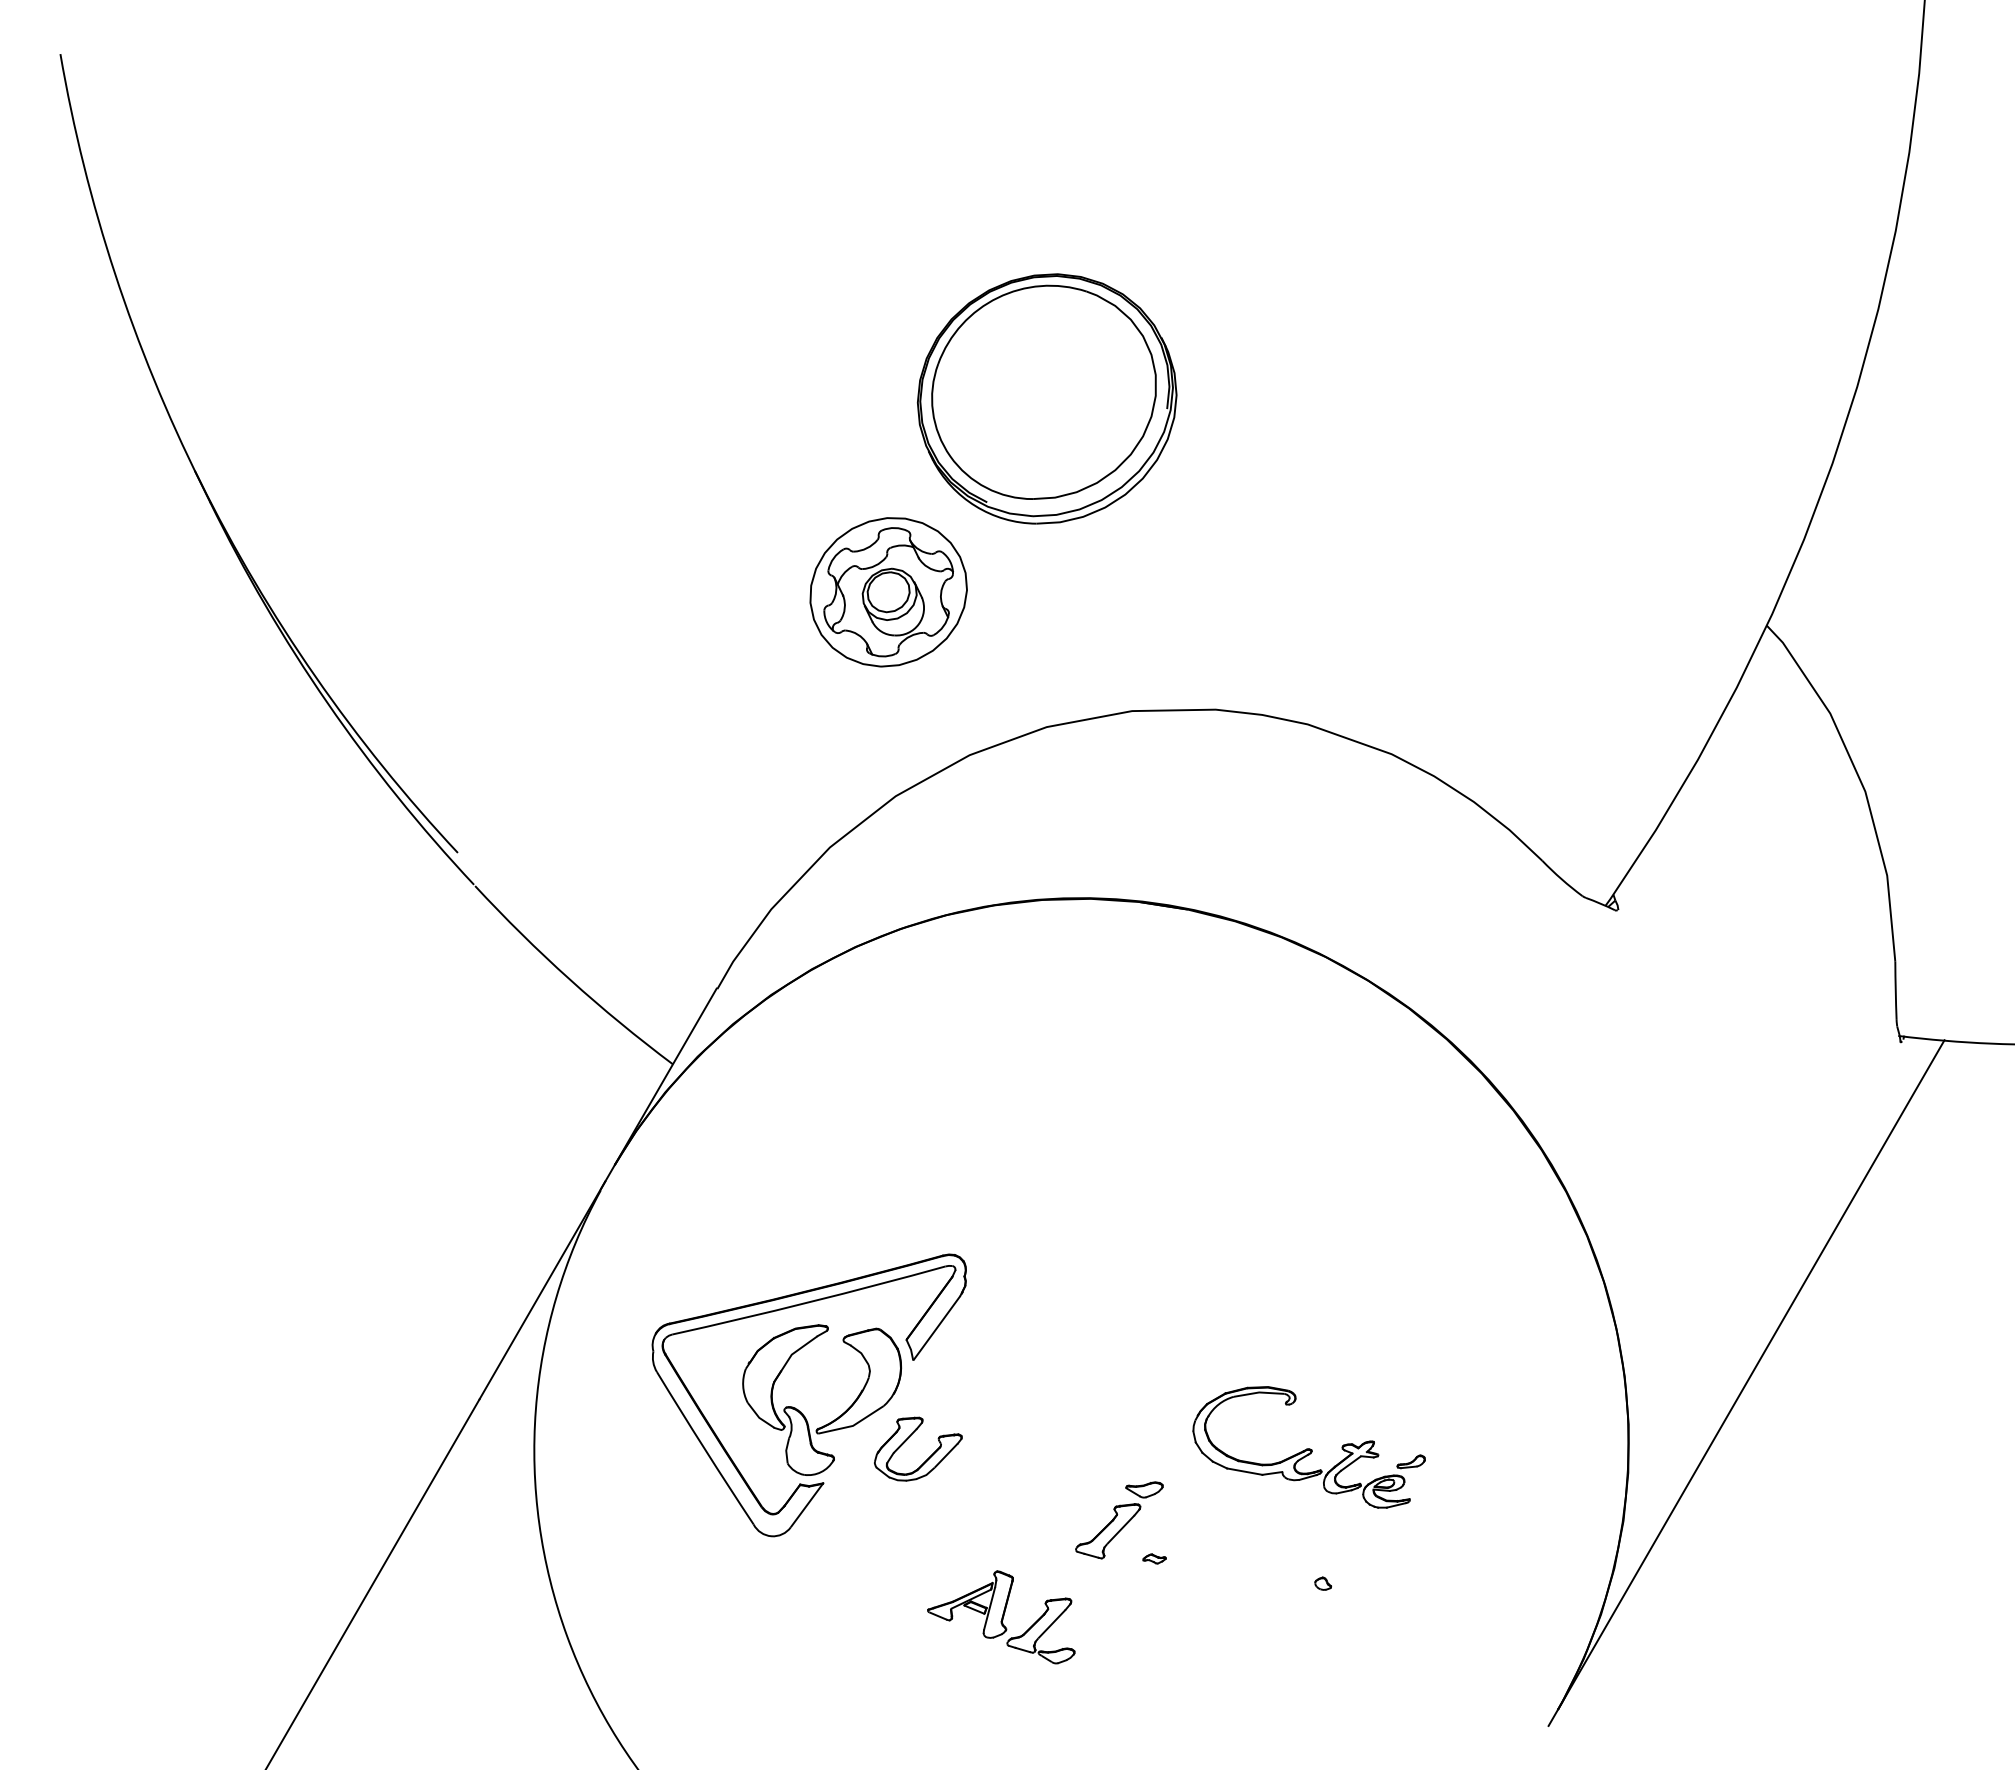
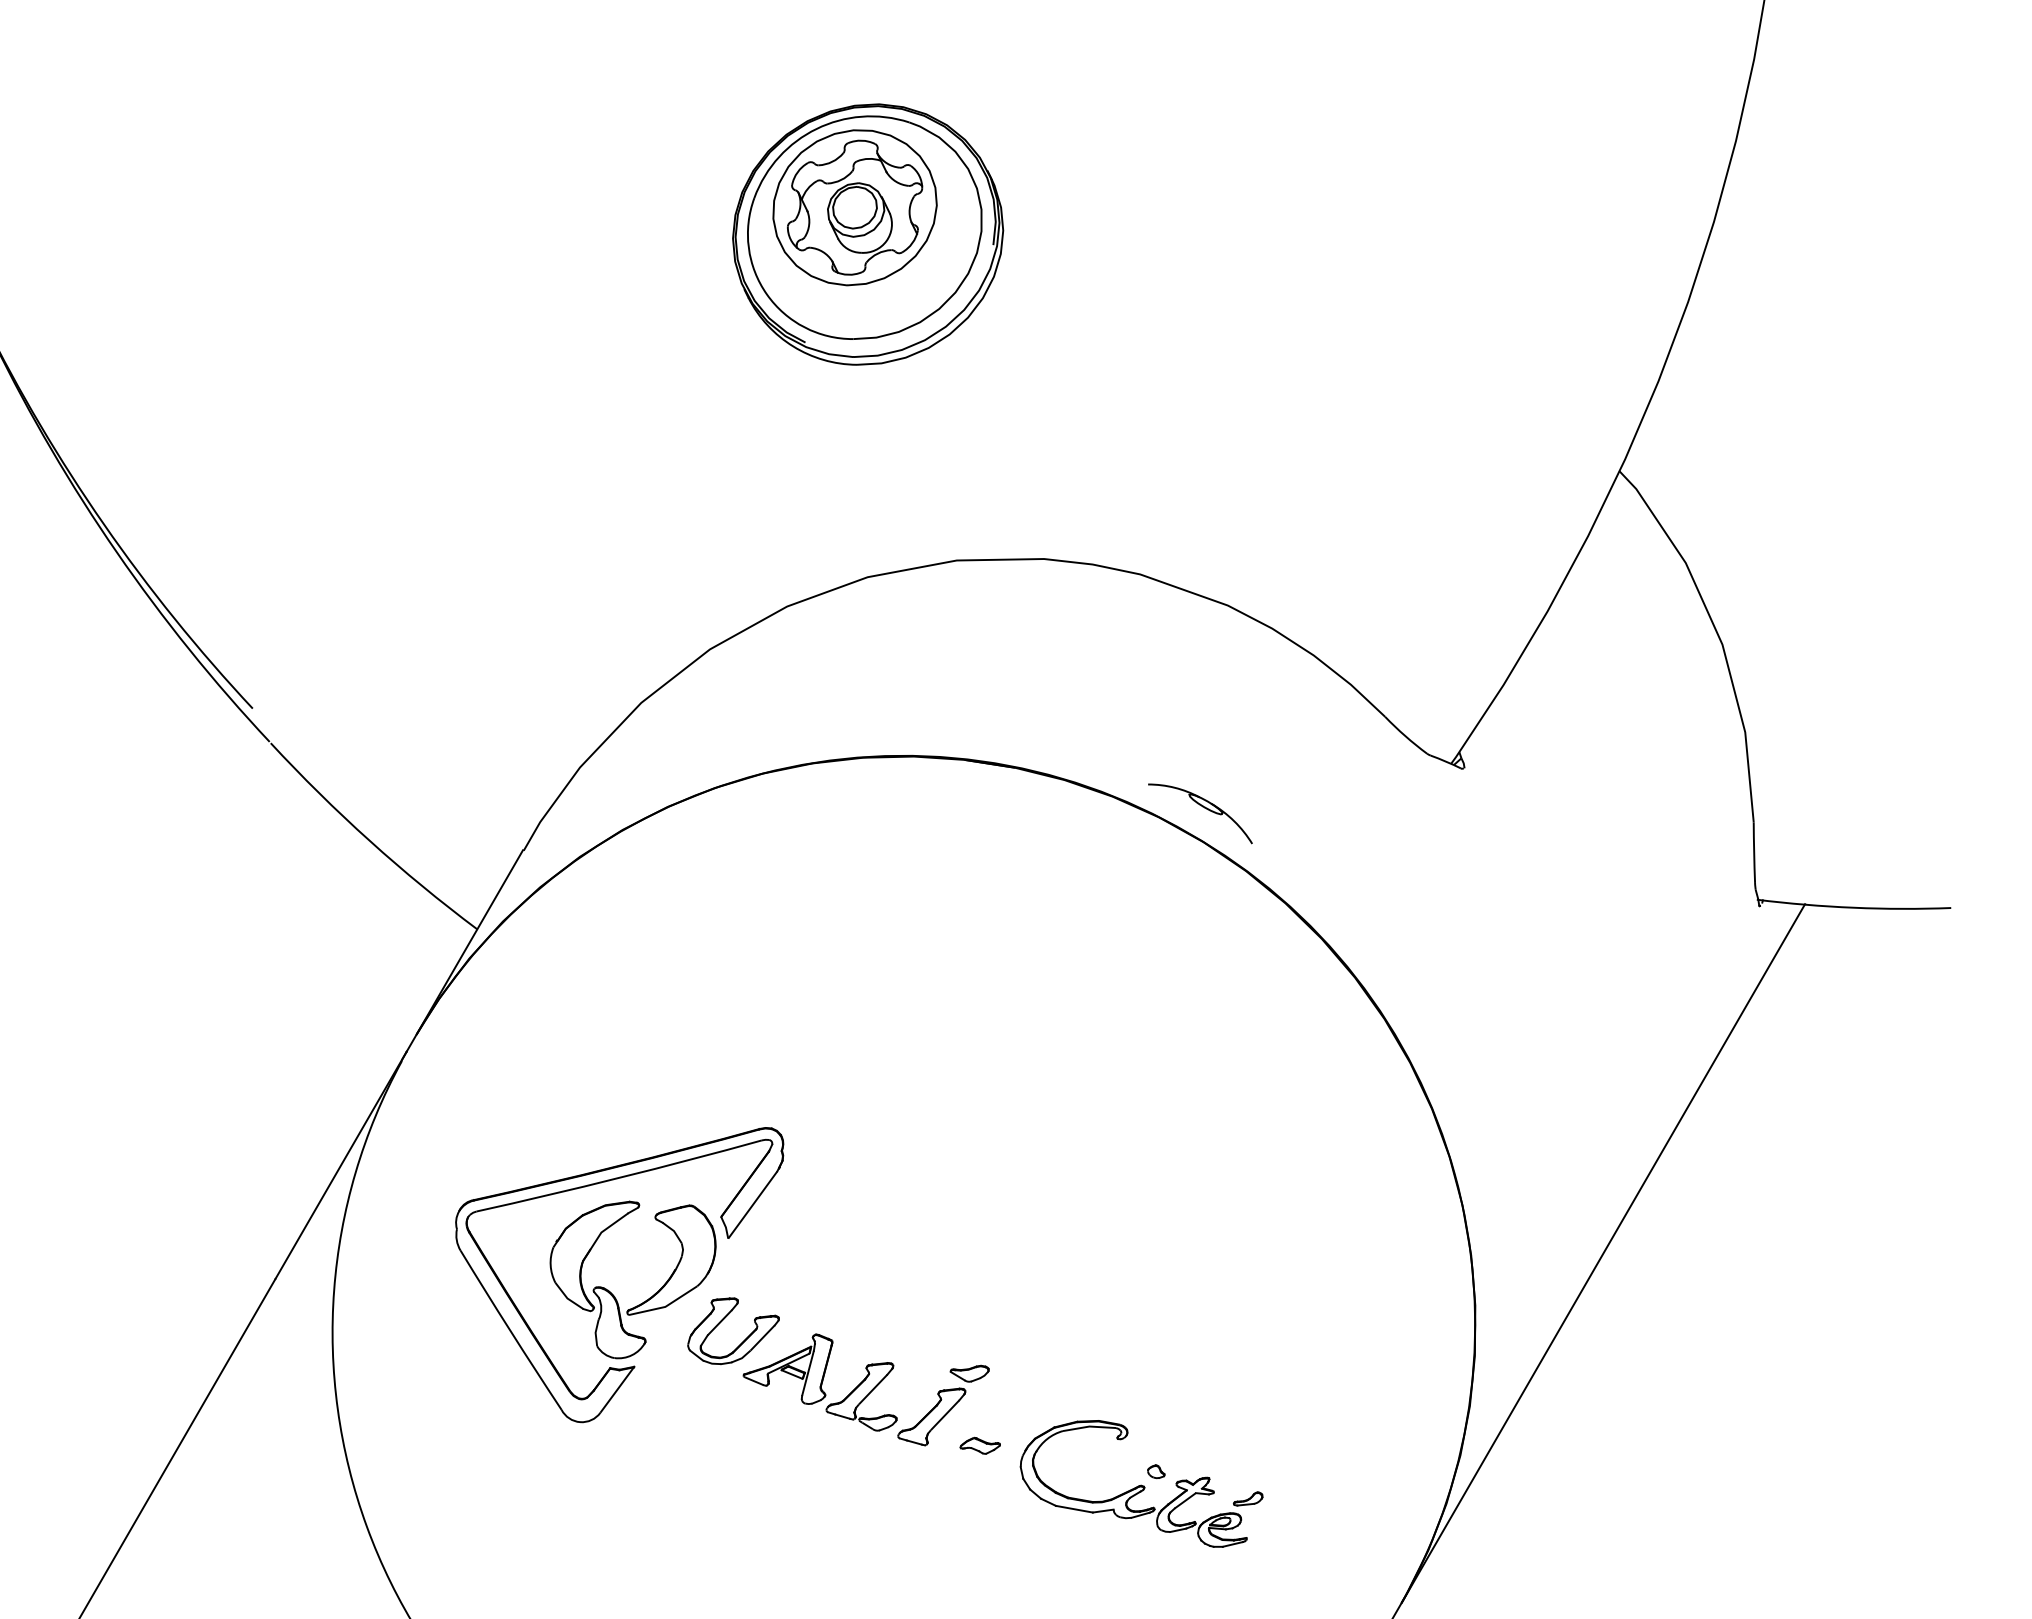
part: (888, 592) -> (854, 207), moved
part: (1365, 953) -> (1200, 813), added
part: (1308, 1447) -> (1140, 1484), moved
part: (1154, 1558) -> (980, 1445), size x1.67
part: (1001, 1617) -> (820, 1382), moved

